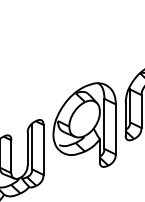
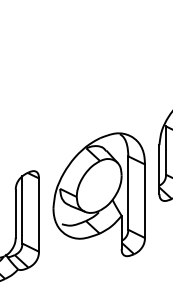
part: (84, 124) -> (99, 193), moved

